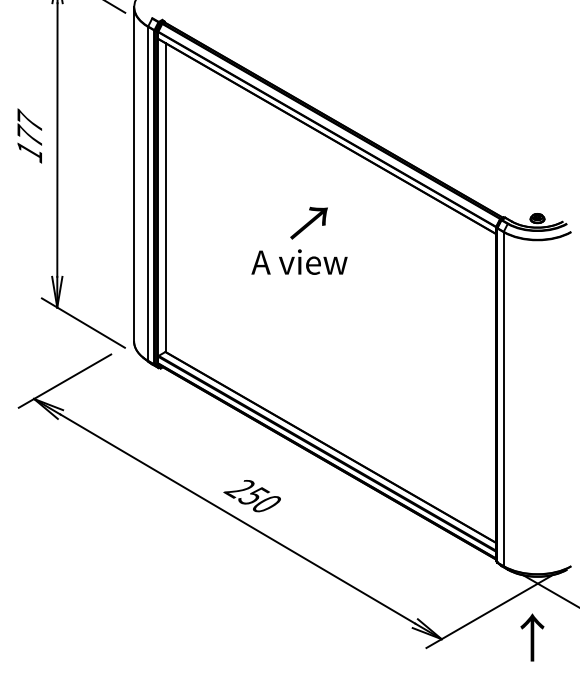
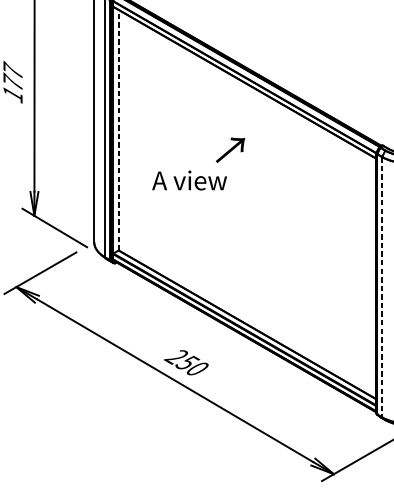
line: (165, 197) -> (118, 130), solid -> dashed
text: (299, 261) -> (189, 180), moved
line: (503, 399) -> (381, 287), solid -> dashed

